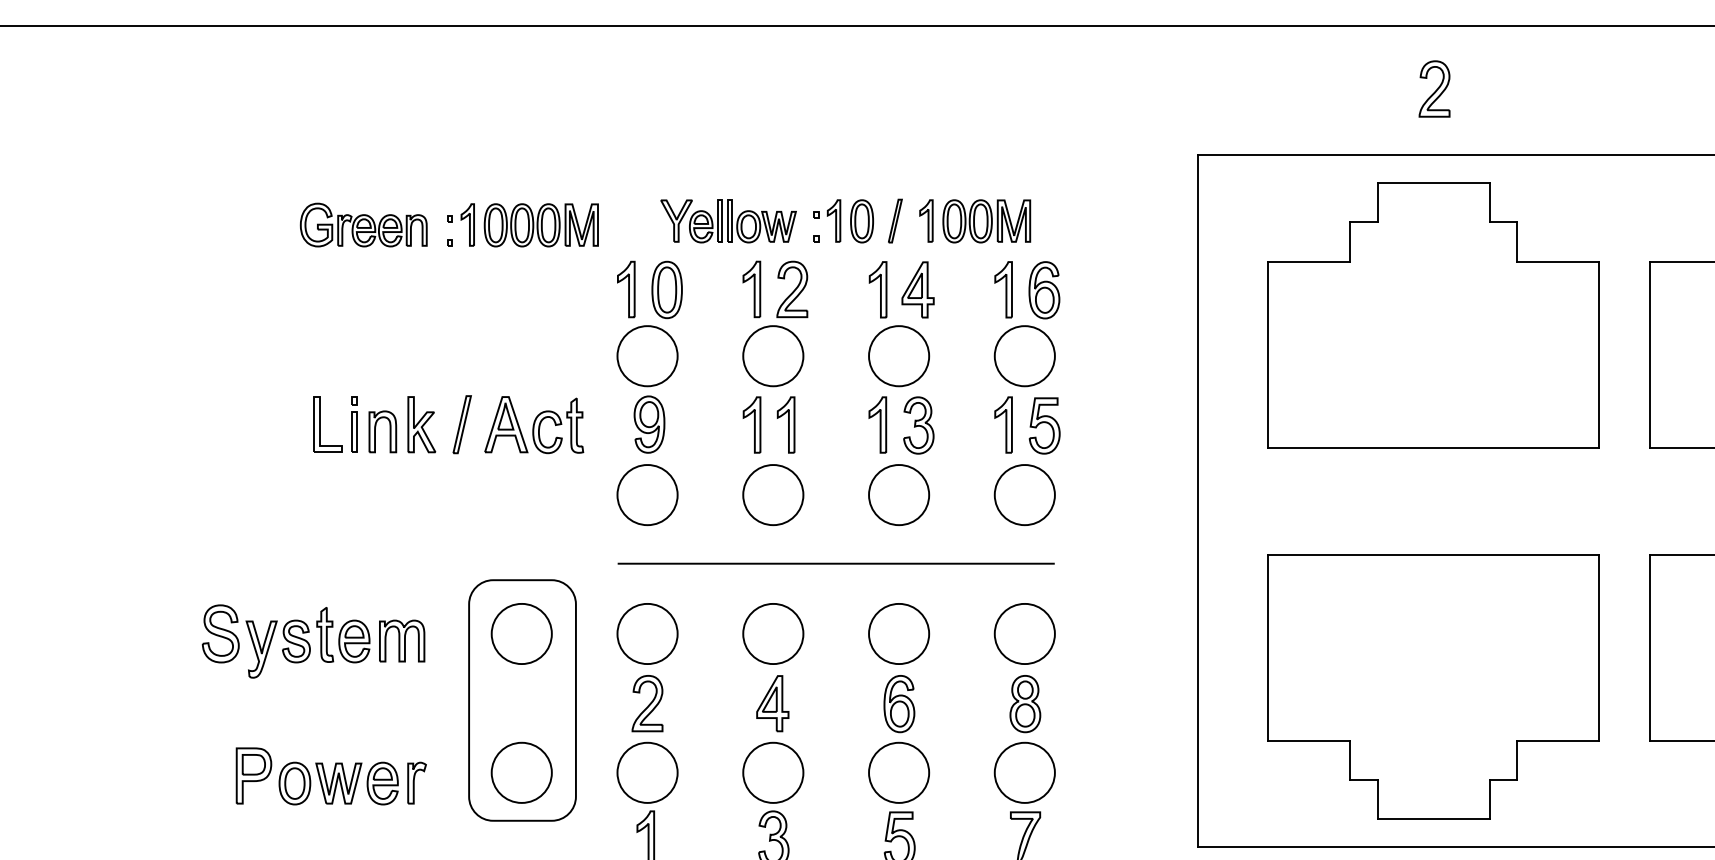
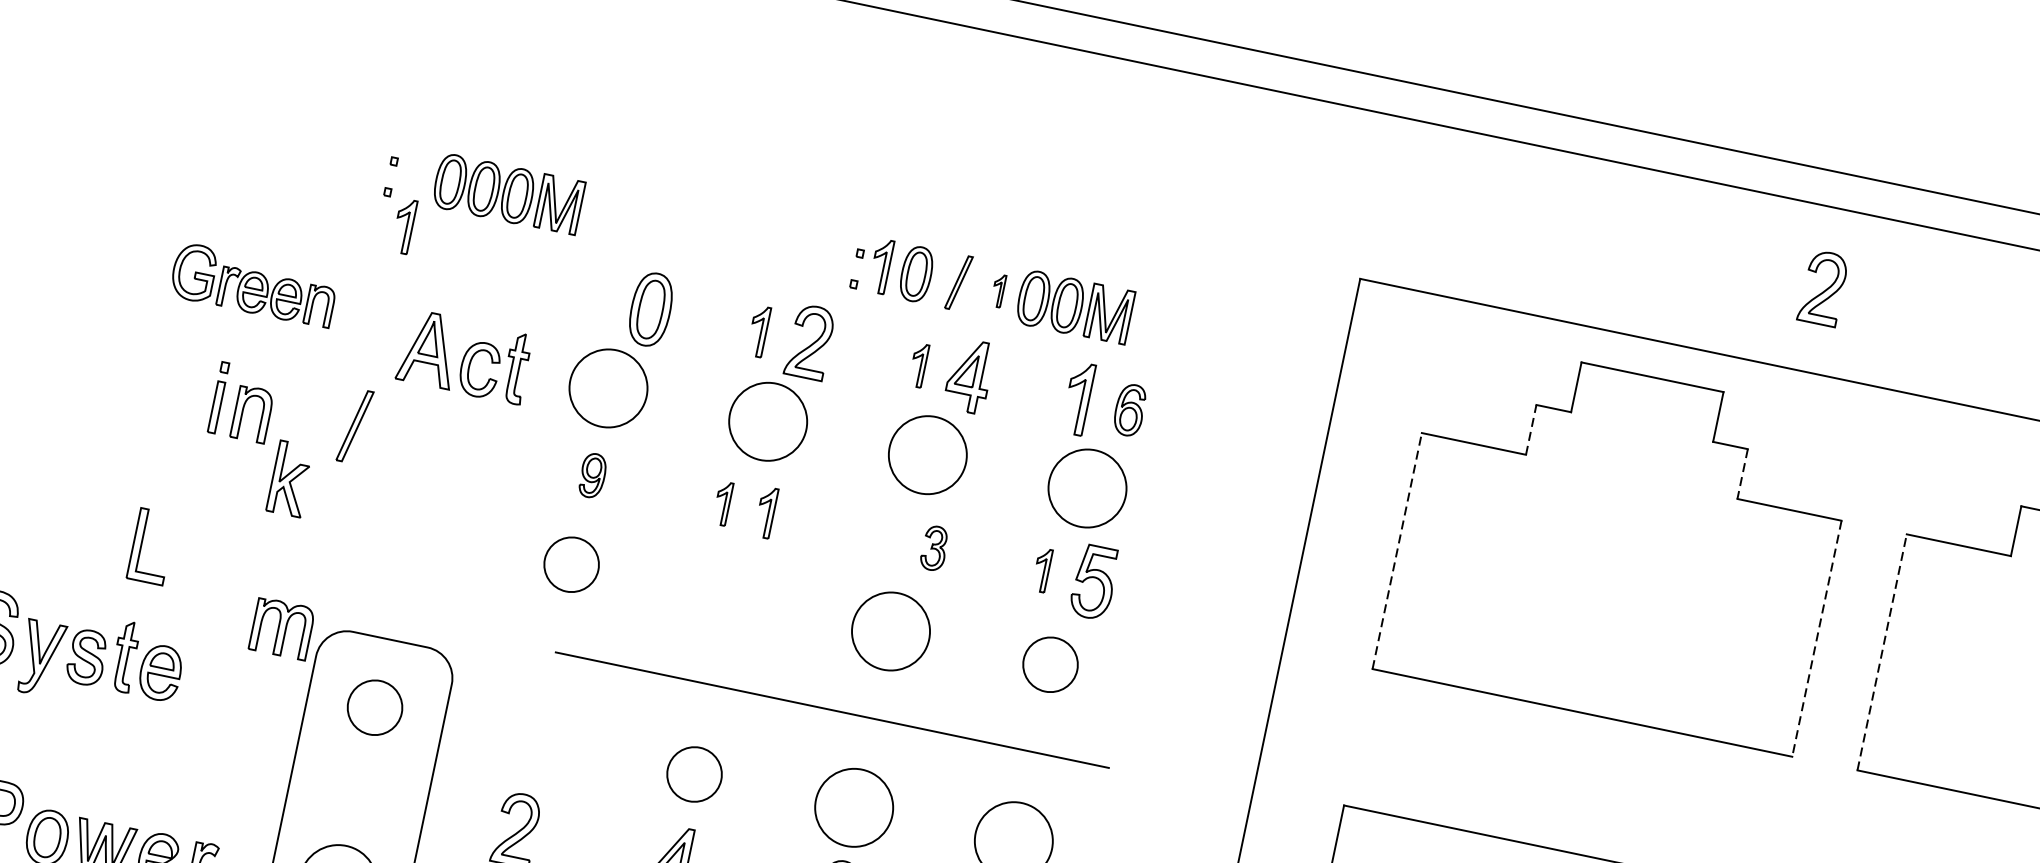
part: (1434, 88) -> (1823, 287), moved
part: (926, 220) -> (998, 290), size x0.6
part: (728, 221) -> (746, 238), removed
part: (363, 224) -> (253, 284), moved
part: (467, 224) -> (403, 225), moved
line: (1350, 241) -> (1531, 429), solid -> dashed
line: (1517, 241) -> (1743, 473), solid -> dashed
part: (626, 289) -> (599, 298), removed
part: (751, 289) -> (758, 331), size x0.7
part: (877, 289) -> (918, 364), size x0.6
part: (1044, 290) -> (1129, 410), size x0.7
line: (1268, 354) -> (1397, 550), solid -> dashed
line: (1599, 354) -> (1817, 638), solid -> dashed
line: (1650, 354) -> (1882, 652), solid -> dashed
part: (320, 424) -> (142, 544), moved
part: (421, 424) -> (290, 478), moved
part: (649, 424) -> (592, 475), size x0.6
part: (751, 424) -> (722, 502), size x0.6
part: (785, 424) -> (765, 511), size x0.7
part: (877, 424) -> (882, 536), removed
part: (1003, 424) -> (1042, 569), size x0.6
part: (534, 425) -> (465, 357), moved
part: (918, 425) -> (934, 548), size x0.6
part: (647, 494) -> (571, 564), size x0.7
part: (773, 494) -> (731, 597), removed
part: (1024, 494) -> (1050, 664), size x0.7
line: (835, 563) -> (831, 709), moved
part: (521, 633) -> (374, 707), size x0.7
part: (647, 633) -> (534, 740), removed
part: (773, 633) -> (694, 773), size x0.7
part: (402, 640) -> (282, 628), moved

